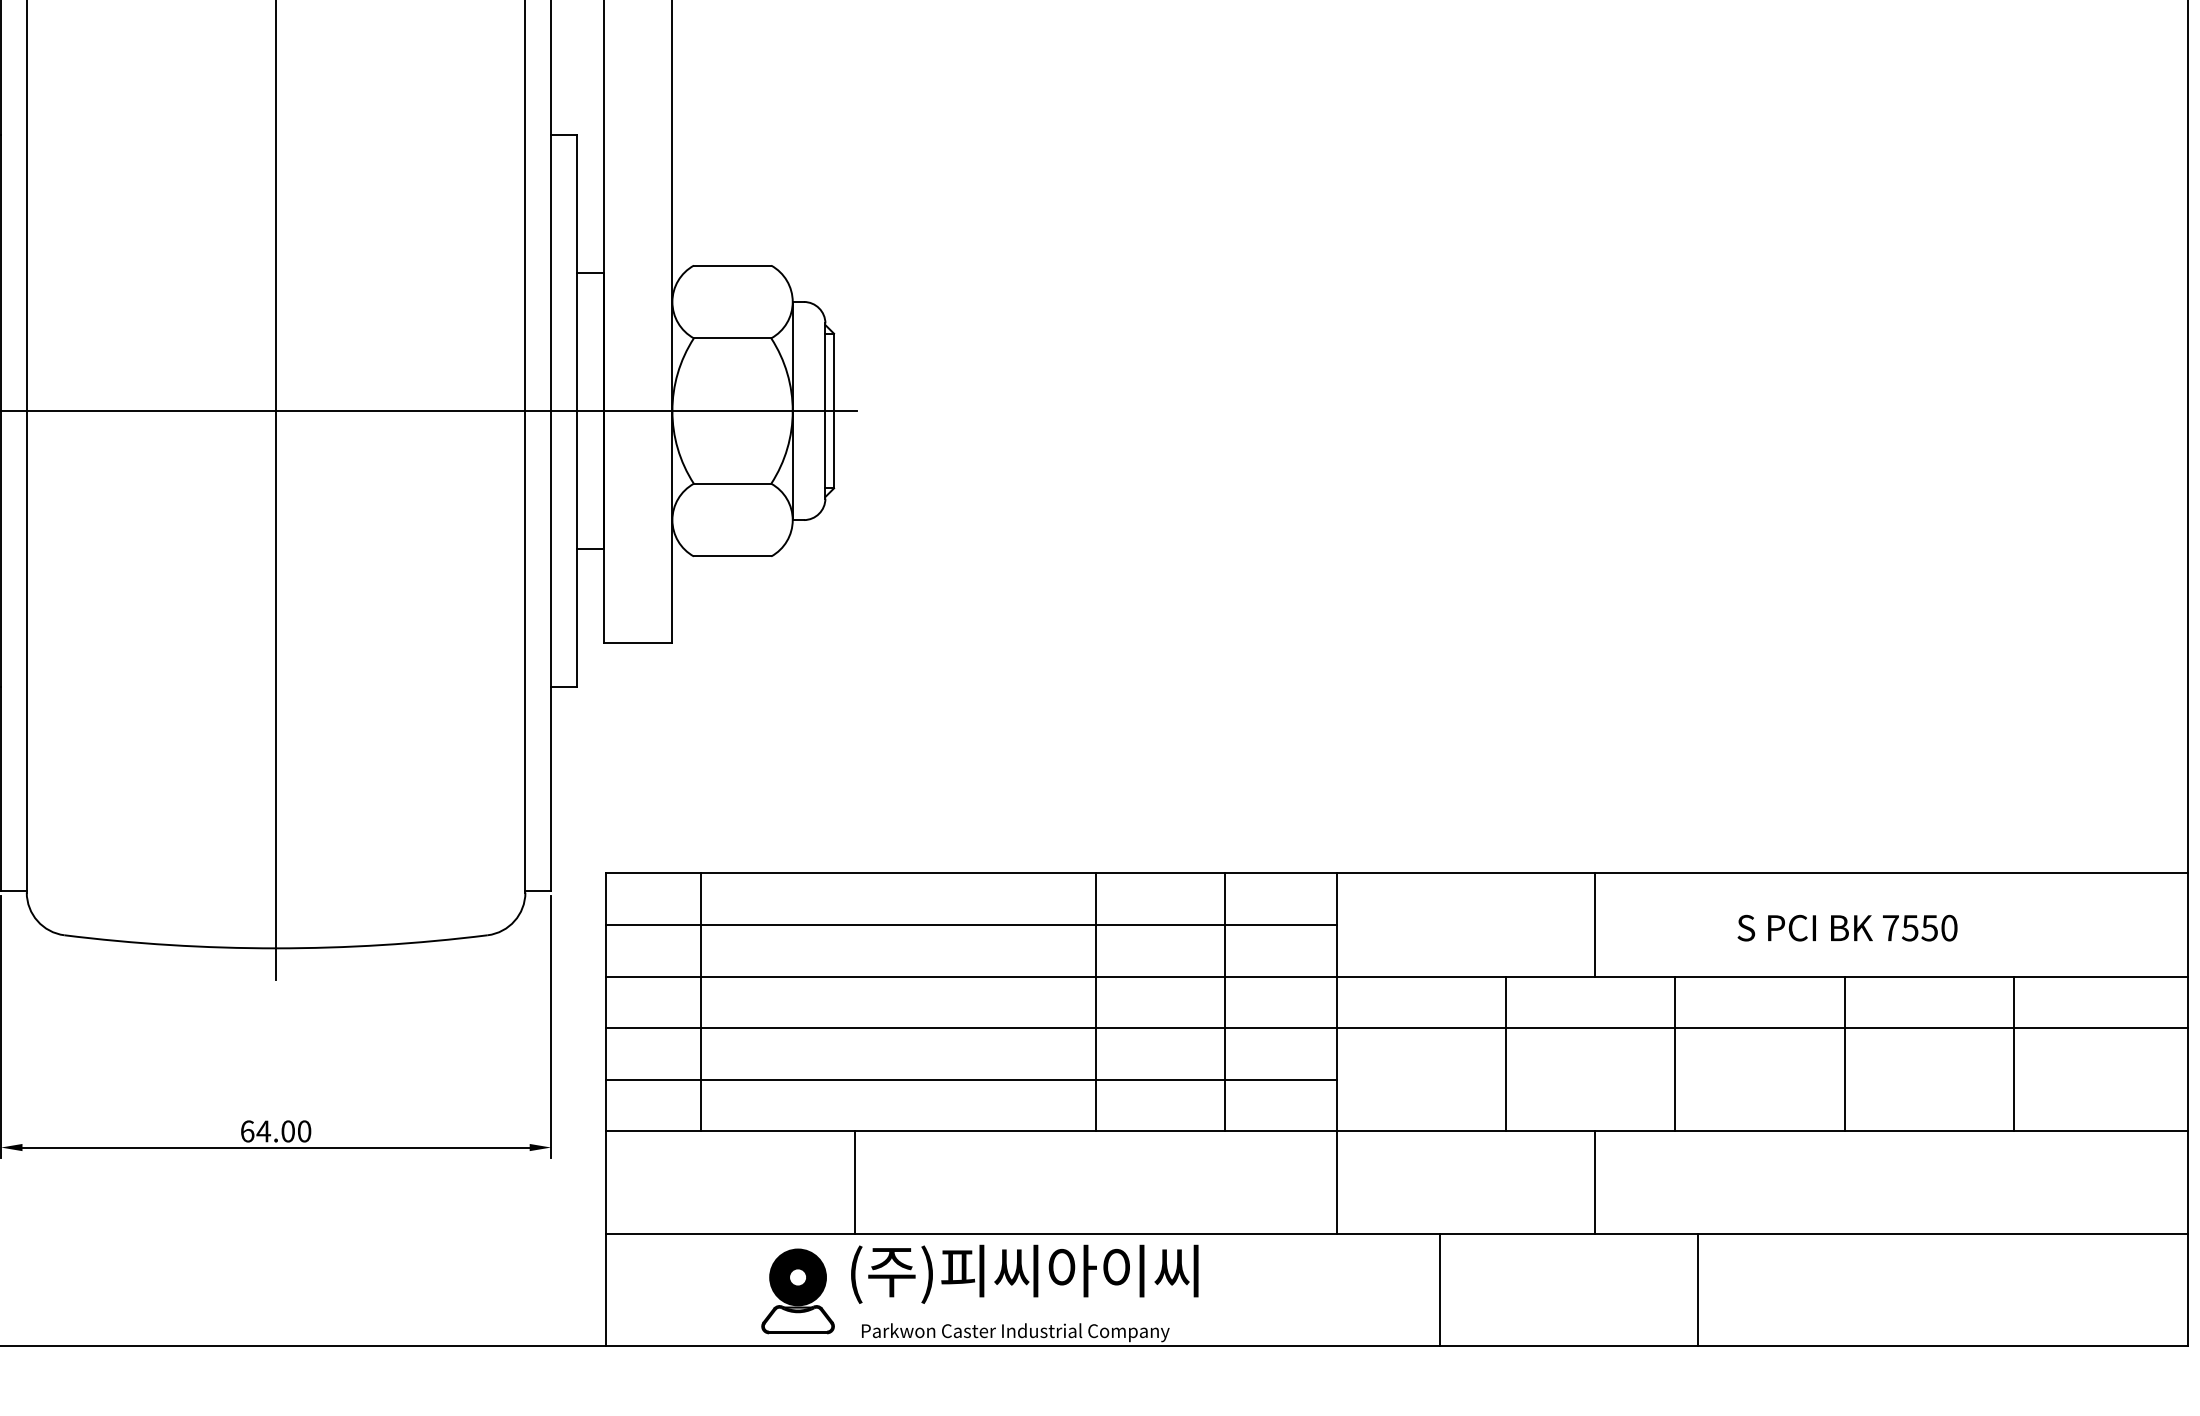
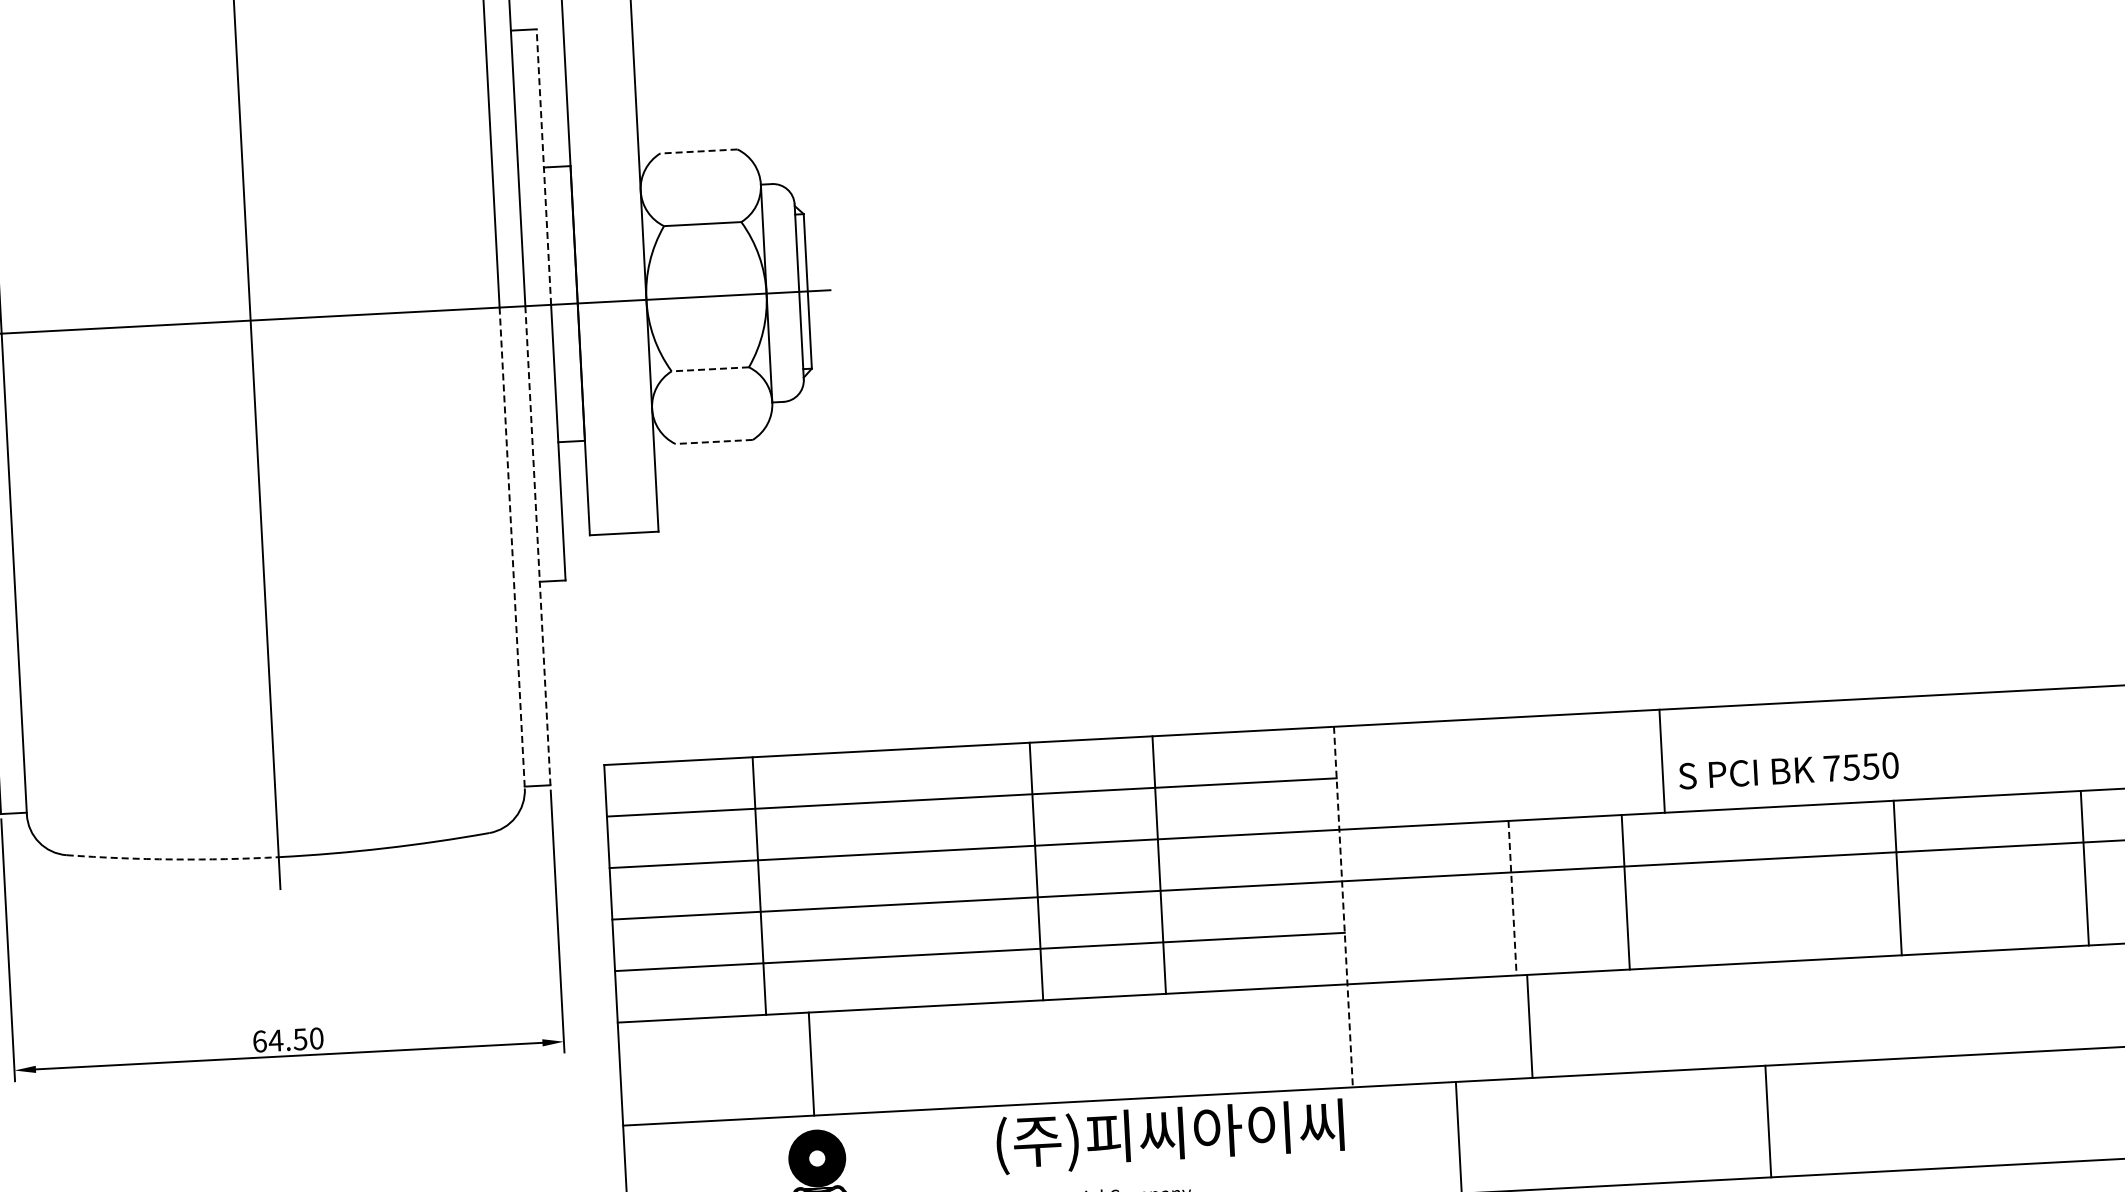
line: (732, 265) -> (698, 151), solid -> dashed
line: (576, 273) -> (543, 167), solid -> dashed
line: (732, 483) -> (710, 369), solid -> dashed
line: (732, 556) -> (714, 441), solid -> dashed
line: (551, 650) -> (538, 545), solid -> dashed
line: (525, 651) -> (512, 547), solid -> dashed
line: (1594, 924) -> (1662, 760), moved
text: (1847, 927) -> (1788, 770), moved
arc: (170, 945) -> (173, 859), solid -> dashed
line: (700, 1002) -> (759, 886), moved
line: (1095, 1002) -> (1035, 871), moved
line: (1224, 1002) -> (1158, 865), moved
line: (1336, 1053) -> (1343, 906), solid -> dashed
line: (1675, 1053) -> (1625, 891), moved
line: (1844, 1053) -> (1897, 877), moved
line: (2014, 1053) -> (2085, 867), moved
line: (1506, 1054) -> (1513, 898), solid -> dashed
text: (287, 1131) -> (299, 1039), 64.00 -> 64.50
line: (855, 1182) -> (811, 1063), moved
line: (1594, 1182) -> (1529, 1026), moved
text: (1024, 1273) -> (1169, 1136), moved
line: (1697, 1290) -> (1768, 1121), moved

